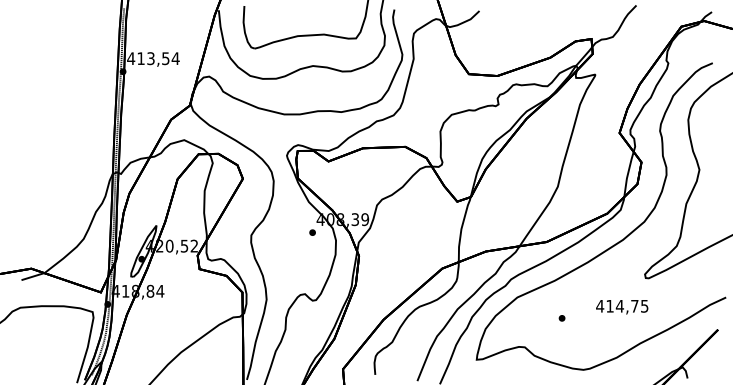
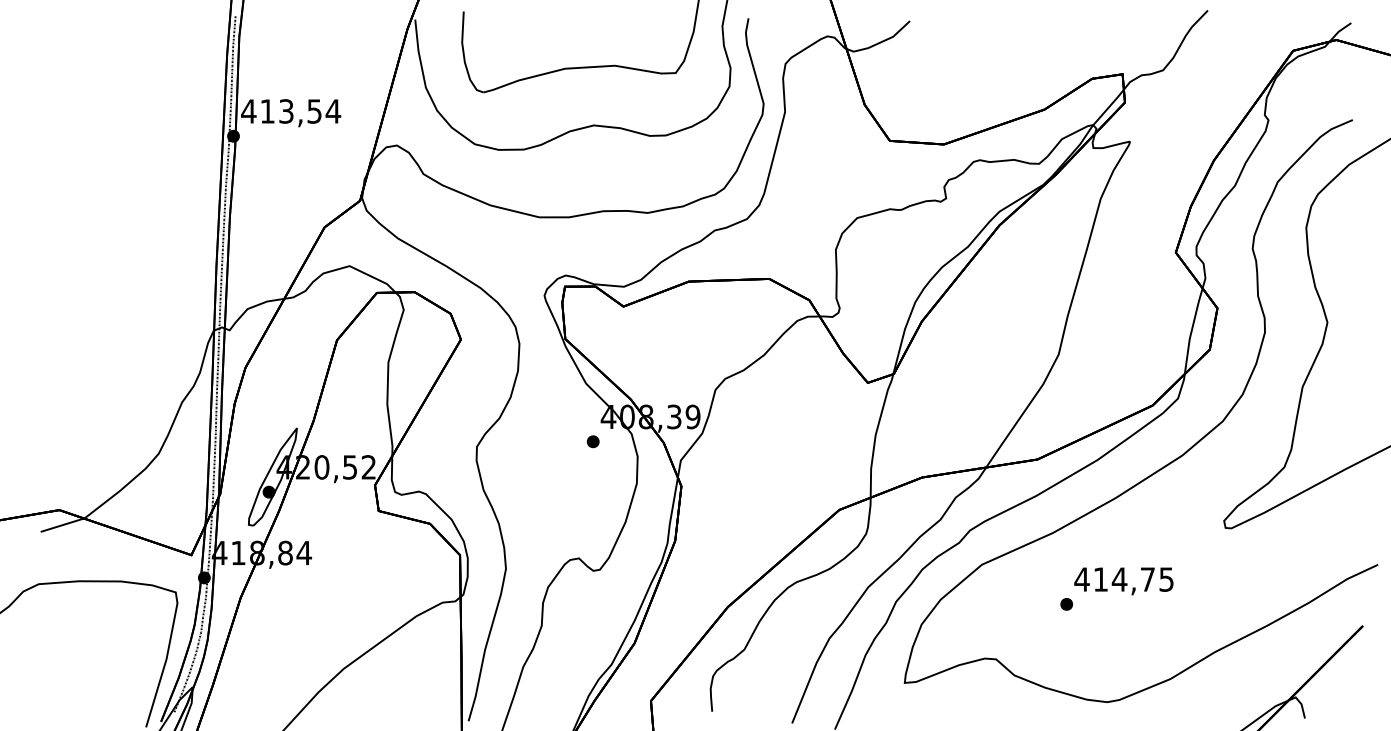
text: (622, 307) -> (1124, 581), moved

